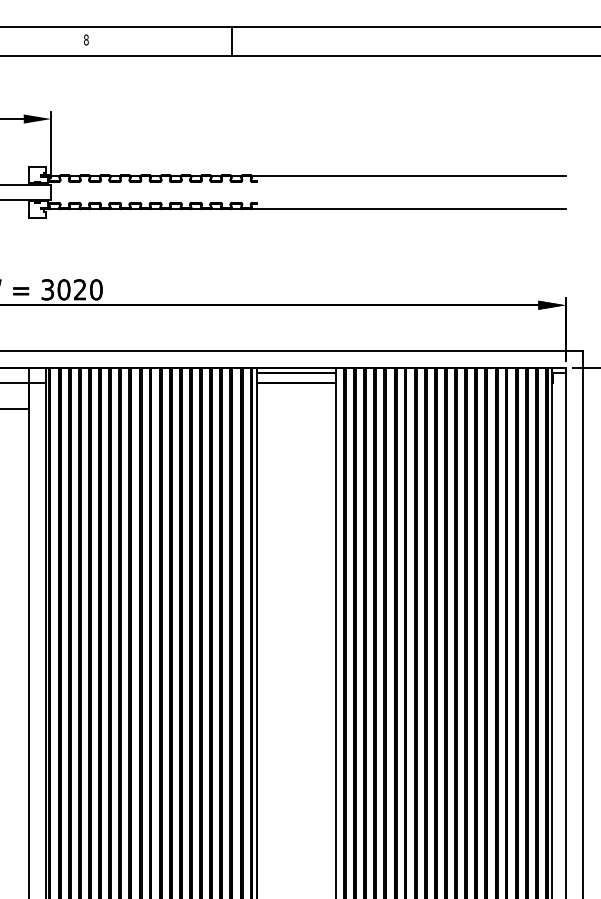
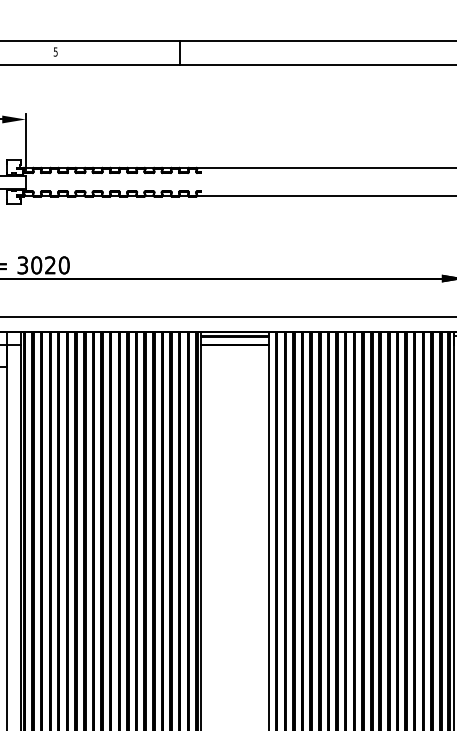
text: (86, 39) -> (55, 51), 8 -> 5

